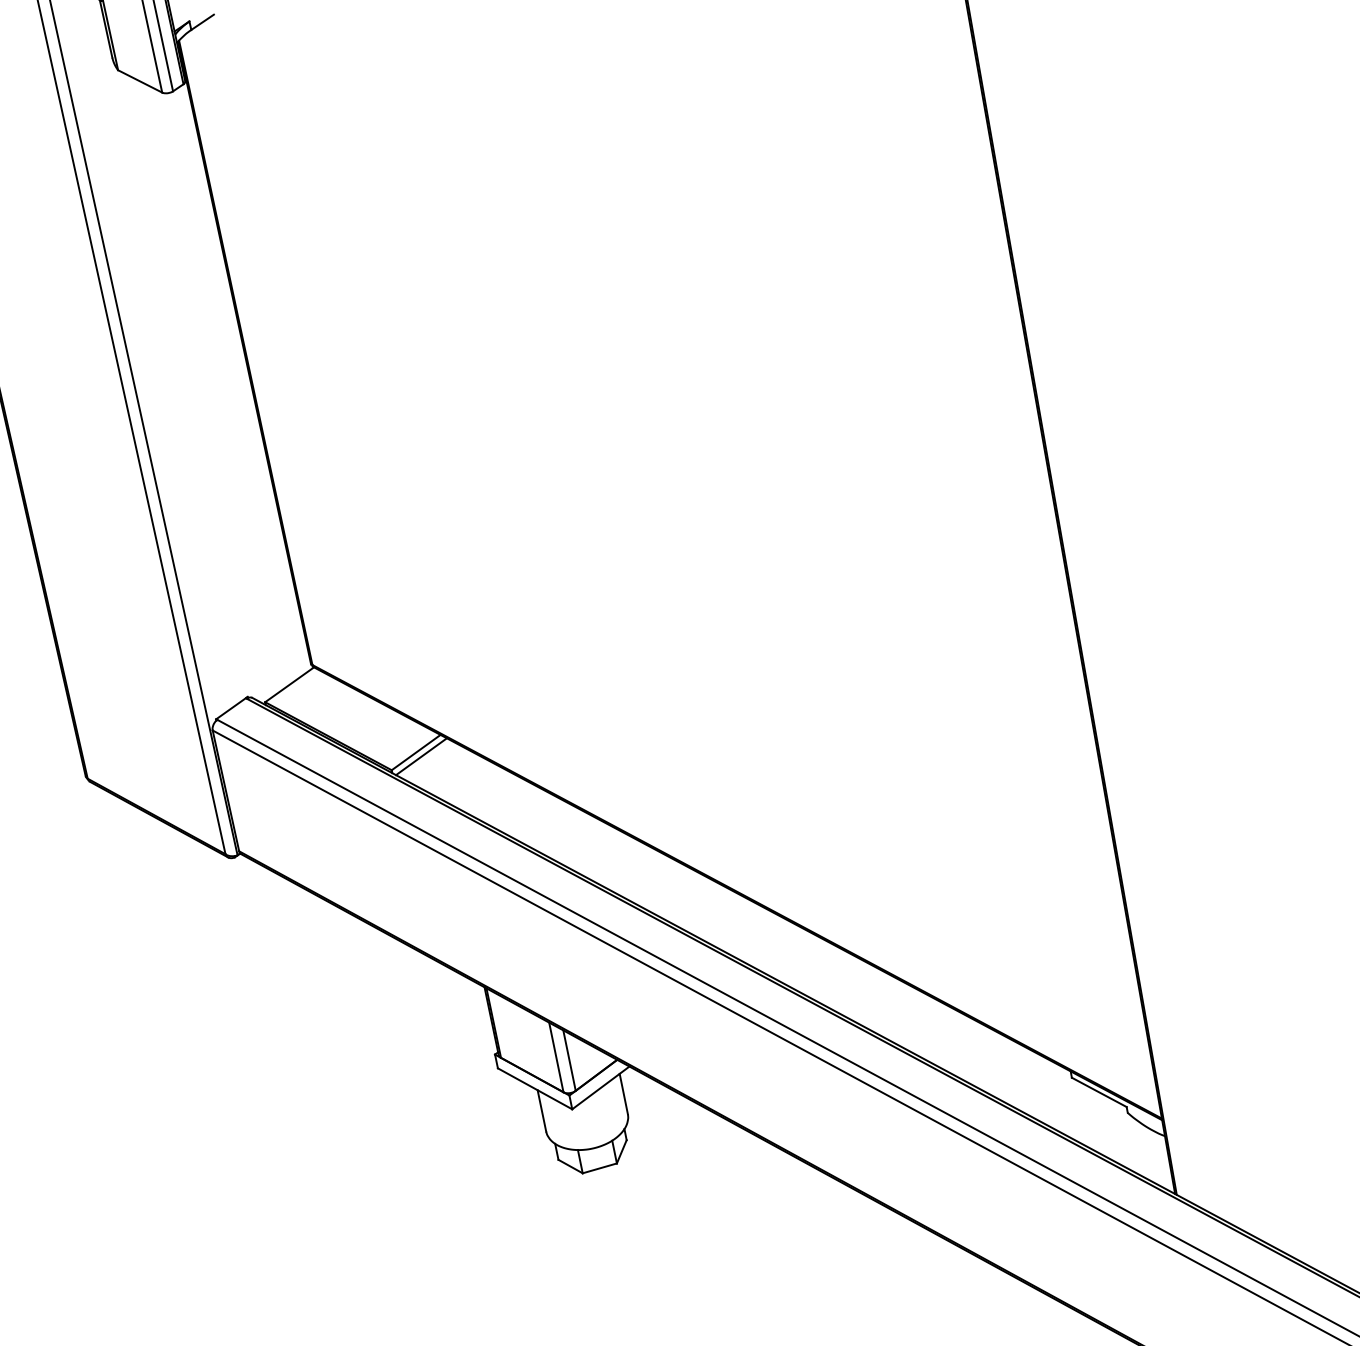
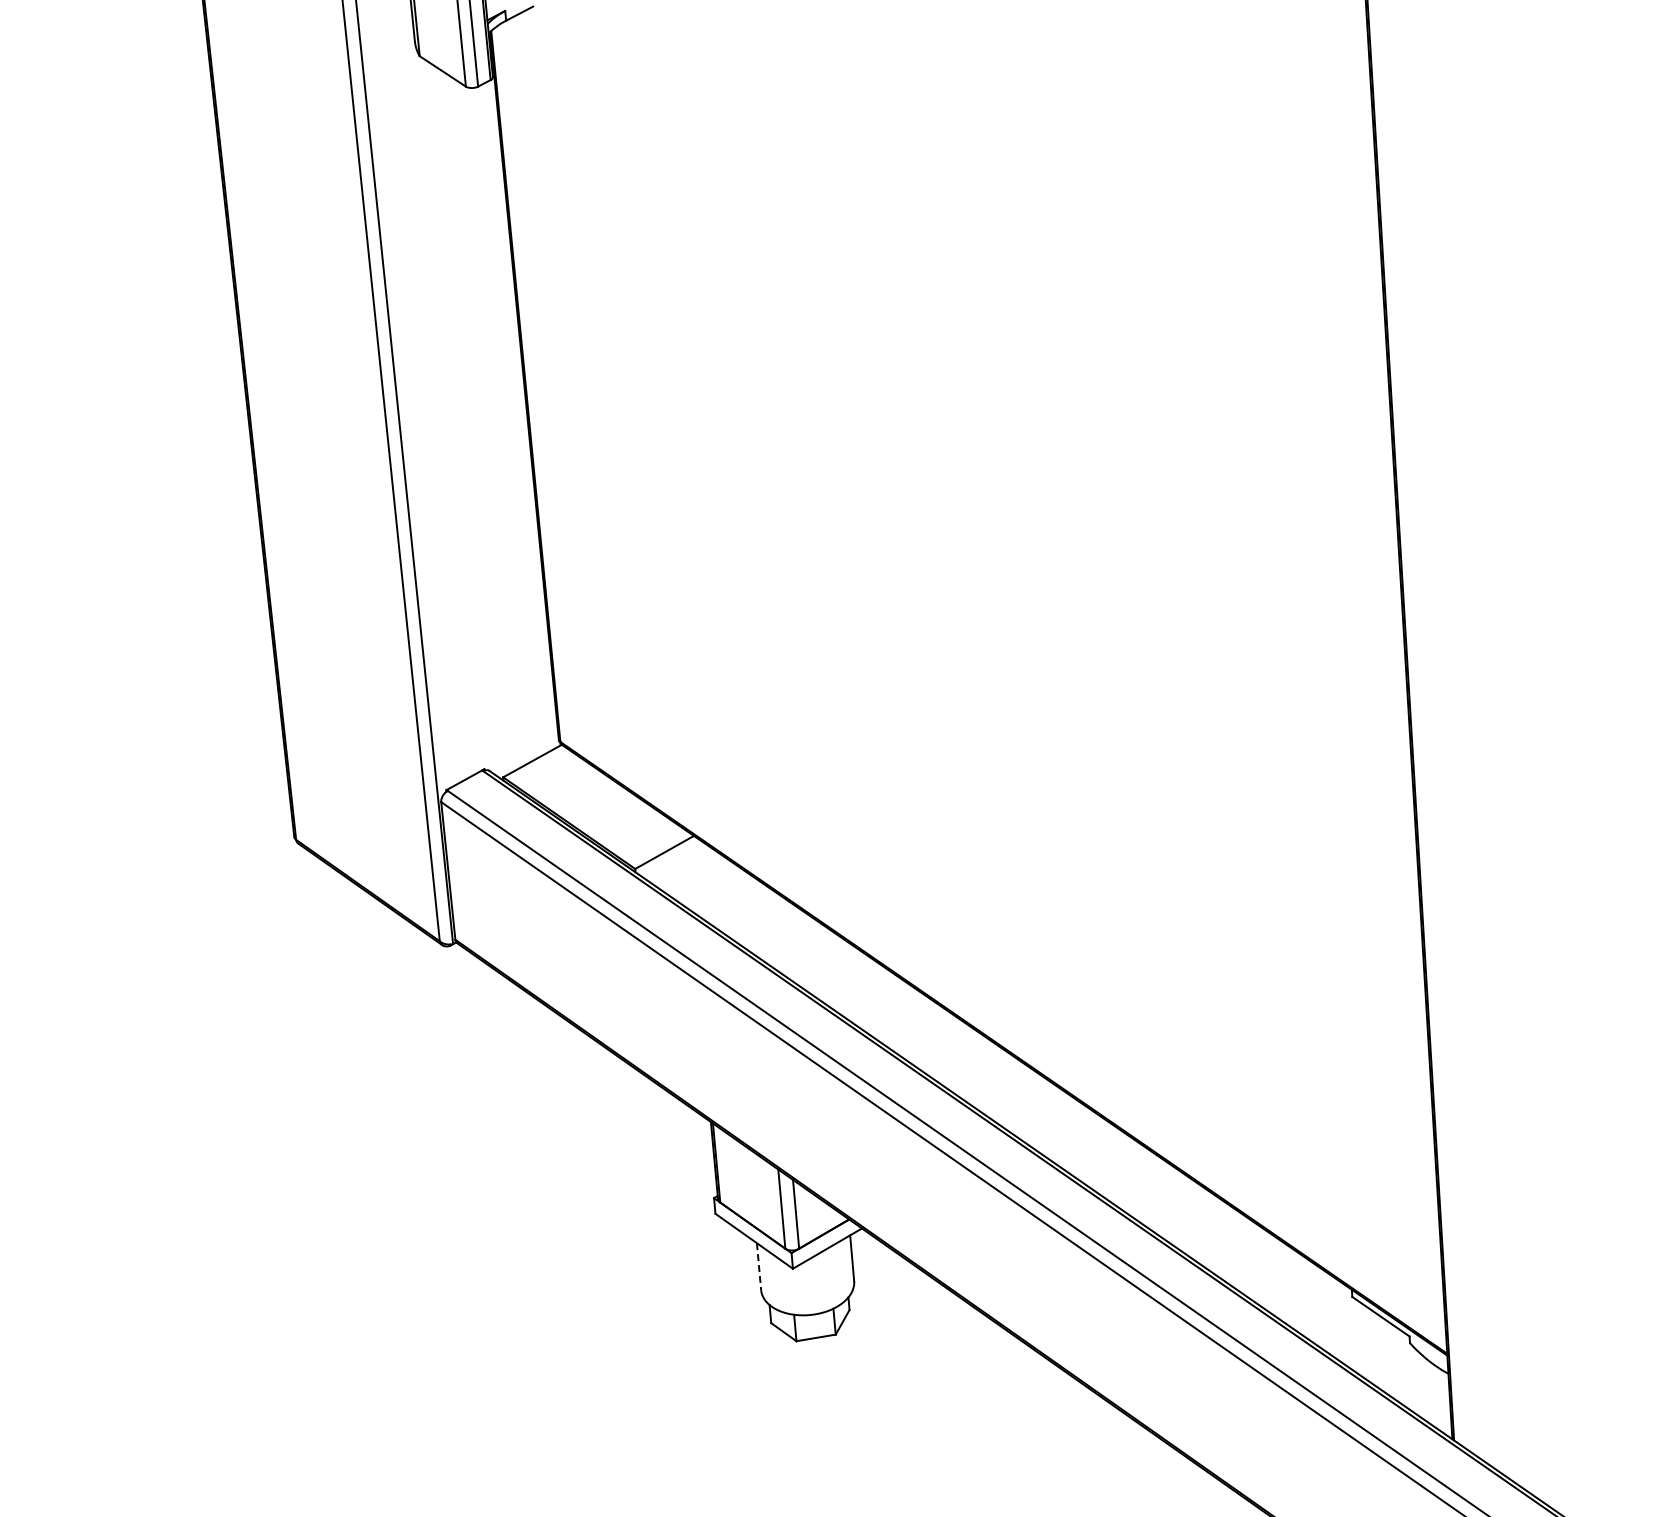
line: (421, 756) -> (669, 857), removed
line: (542, 1110) -> (759, 1266), solid -> dashed

